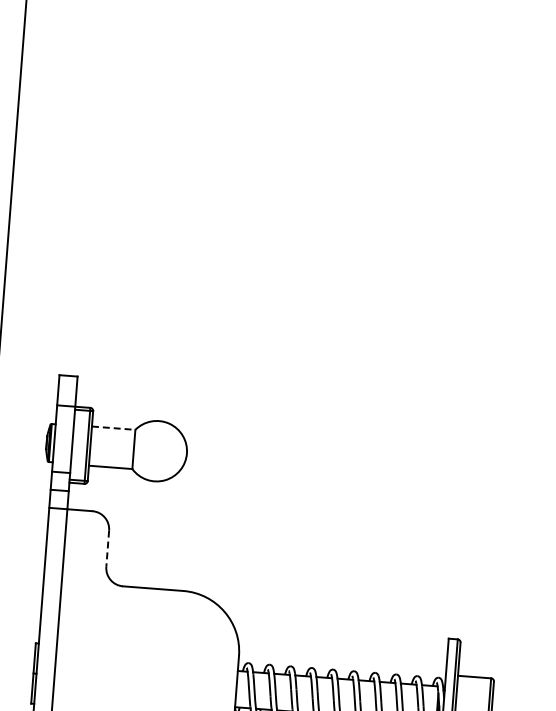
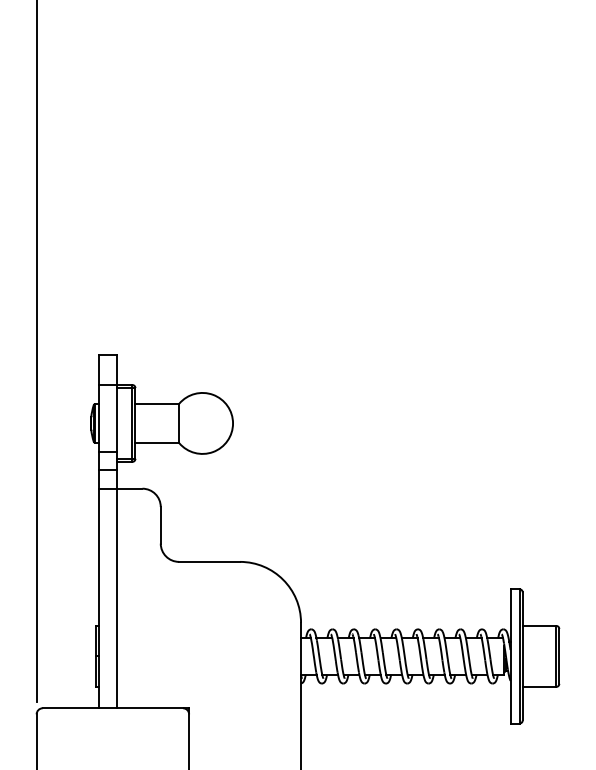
line: (113, 428) -> (157, 403), dashed -> solid
line: (107, 548) -> (160, 525), dashed -> solid

